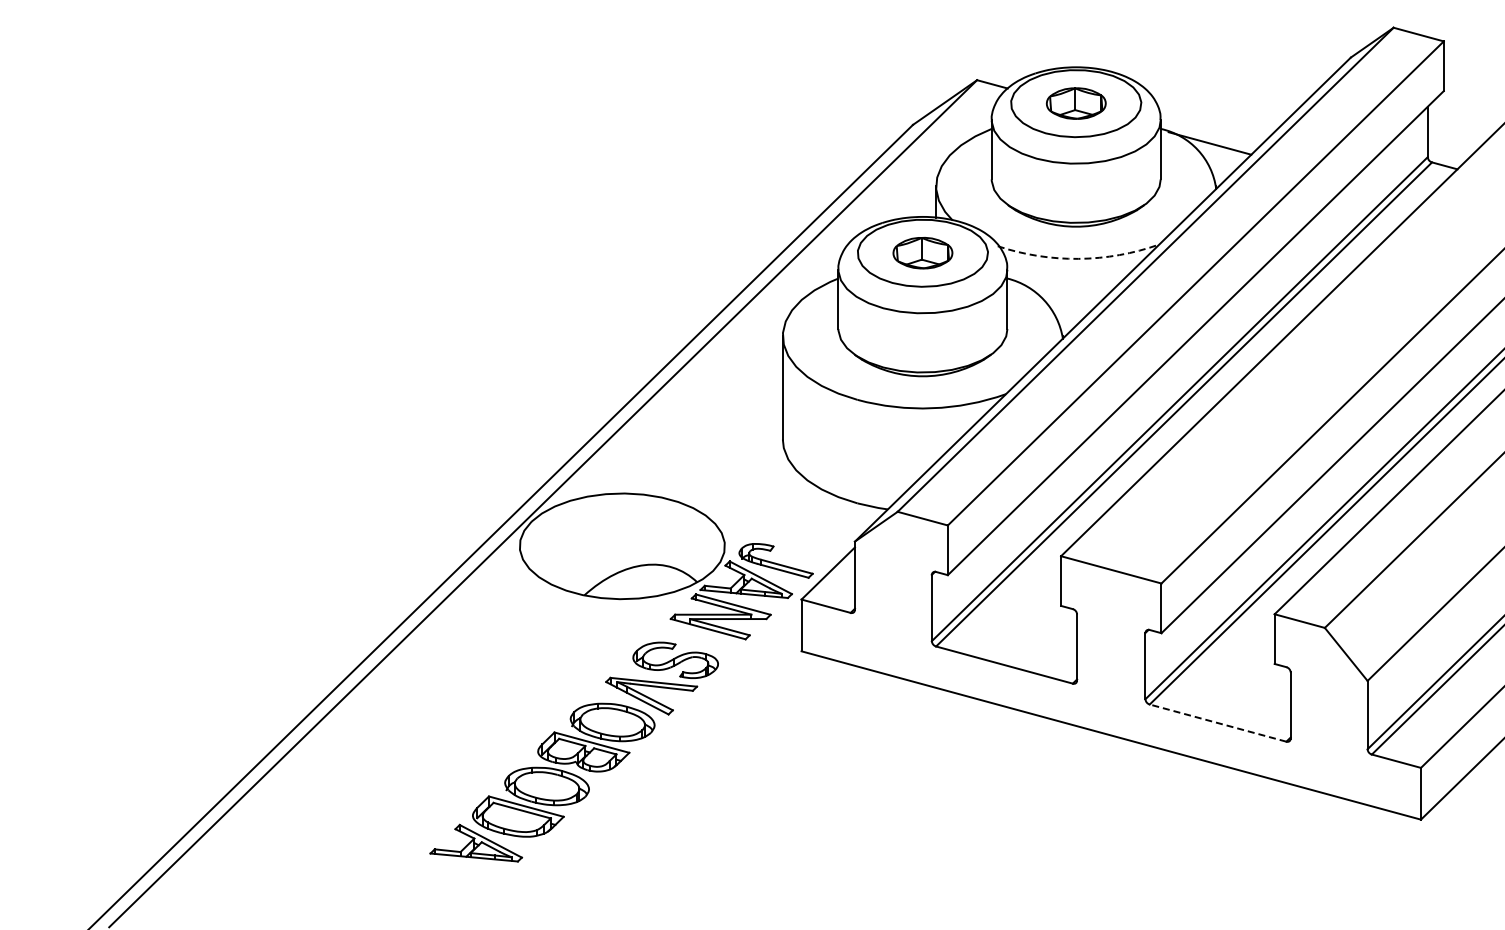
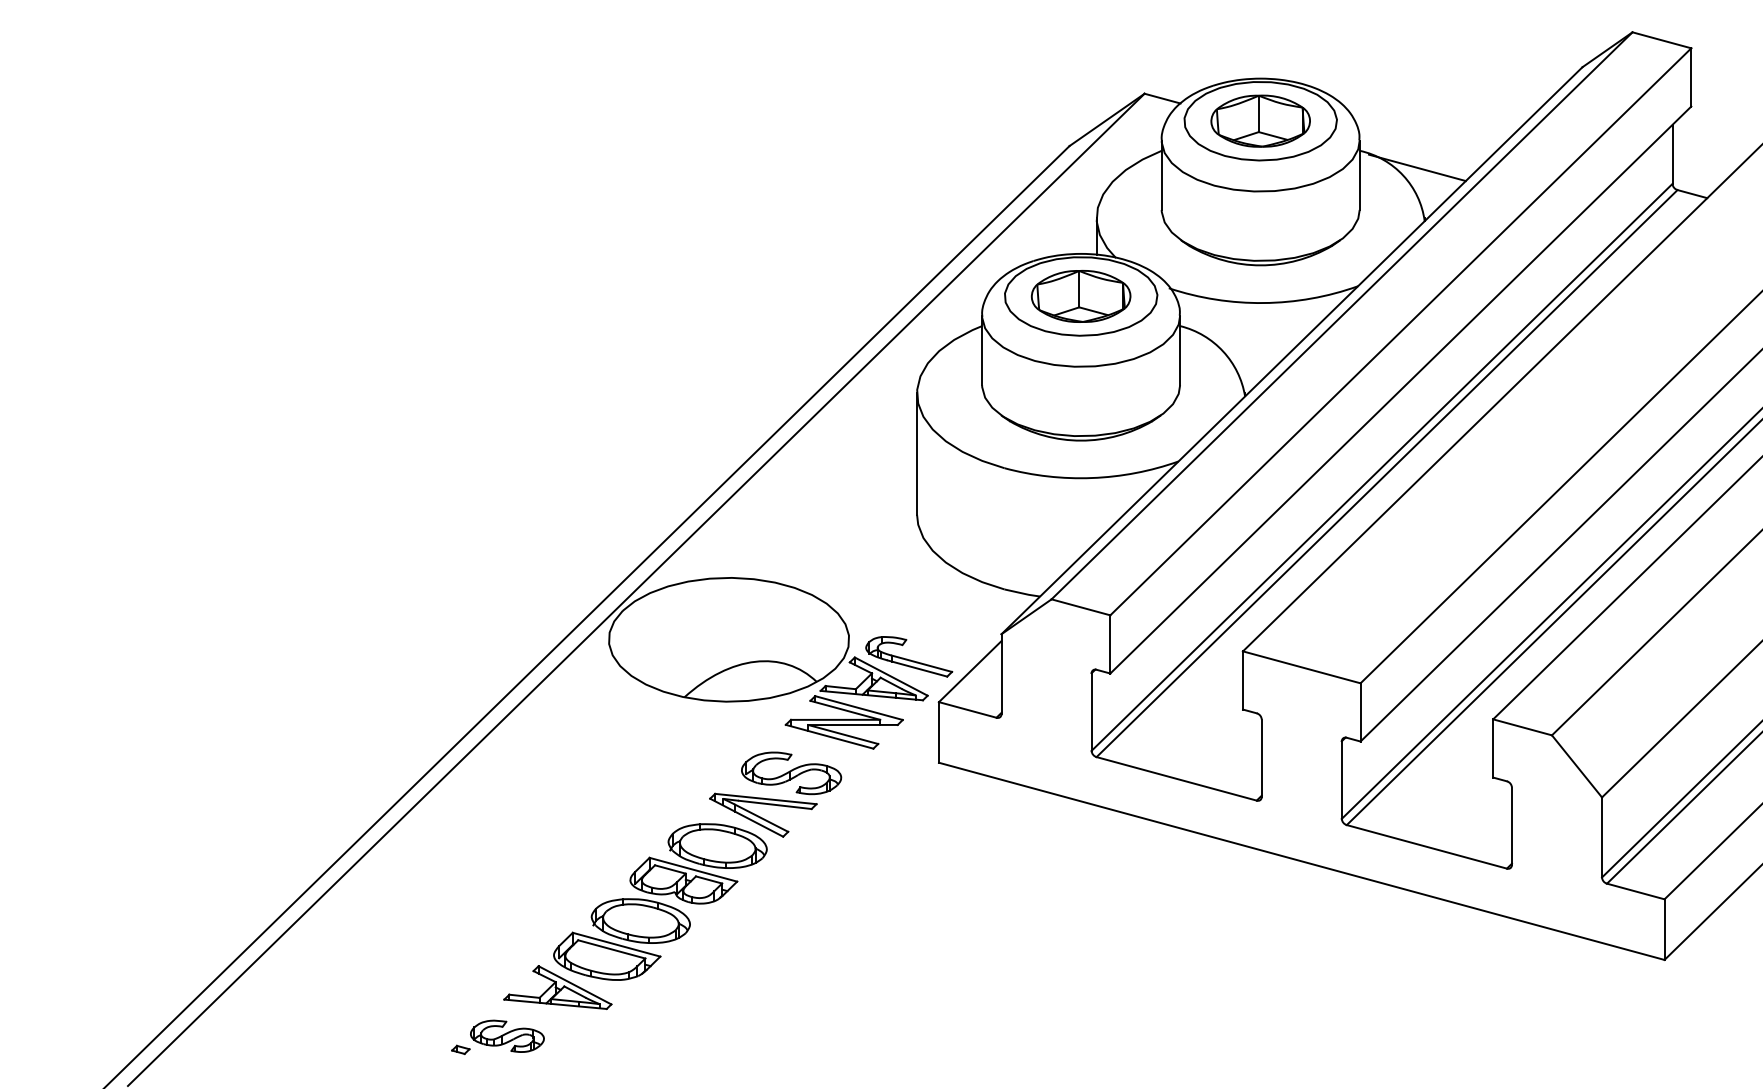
part: (1076, 103) -> (1261, 121), size x1.43
part: (922, 252) -> (1080, 295), size x1.43
arc: (1078, 258) -> (1263, 302), dashed -> solid
line: (1218, 723) -> (1427, 847), dashed -> solid
part: (424, 885) -> (497, 1037), added

